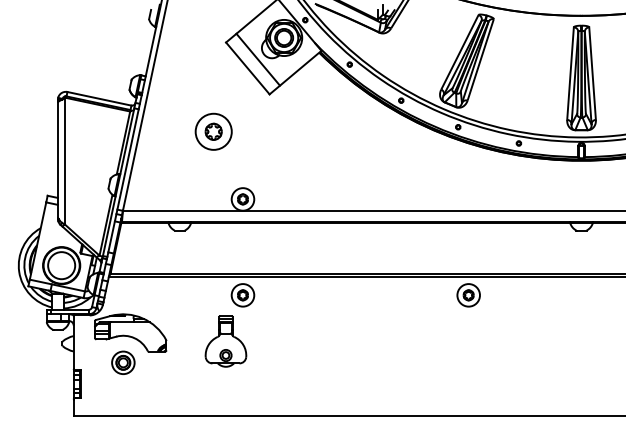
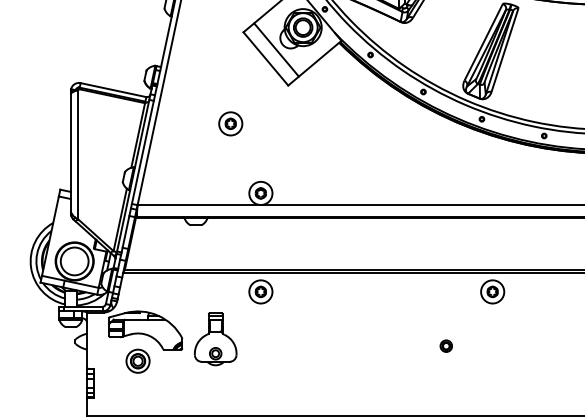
part: (213, 131) -> (230, 123), size x0.62
part: (225, 341) -> (215, 339), moved
part: (423, 347) -> (446, 345), added

